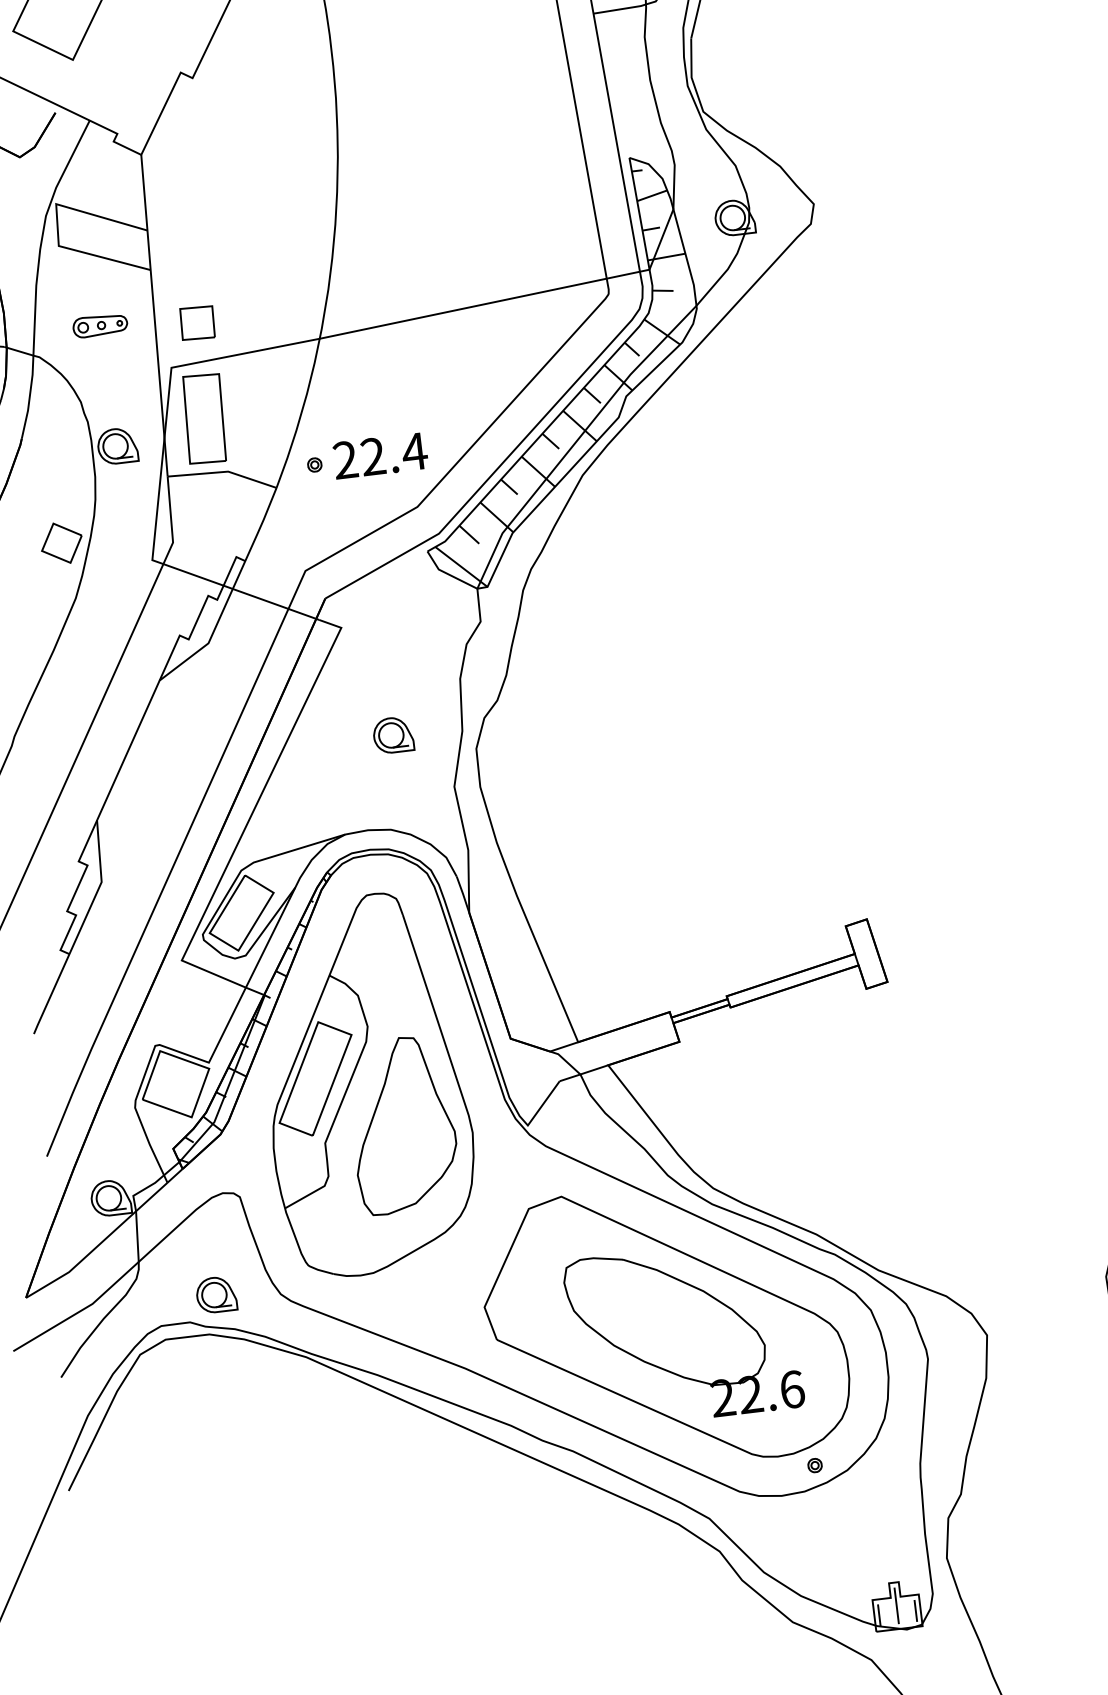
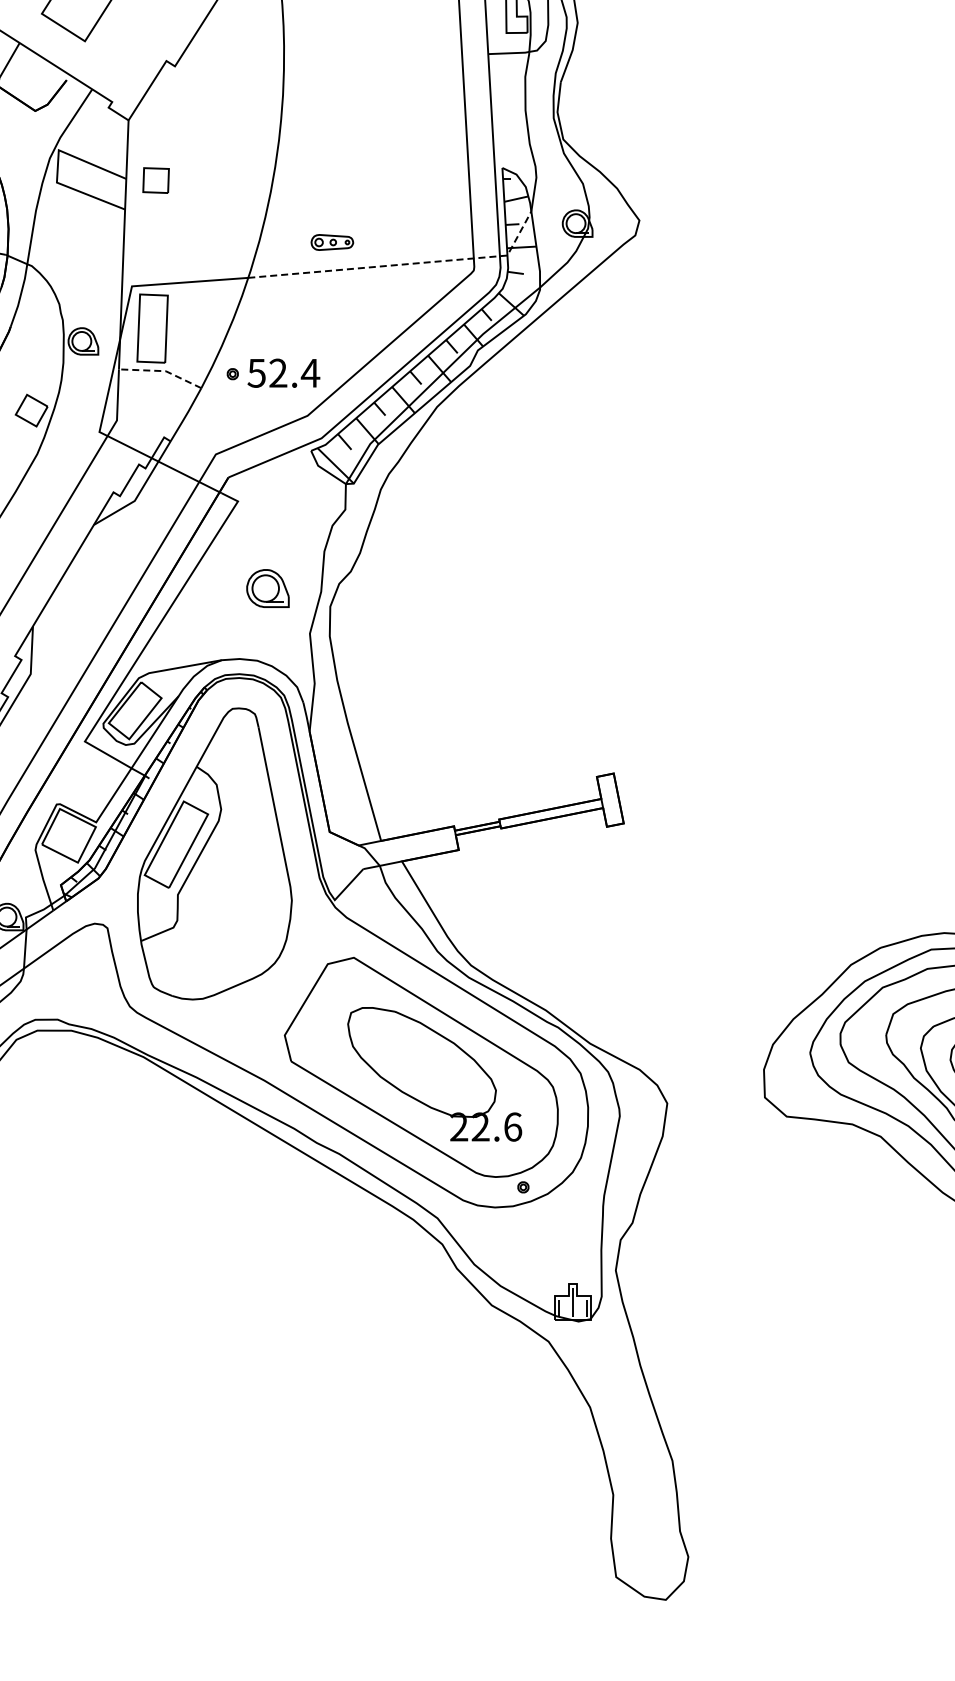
line: (518, 297) -> (404, 264), solid -> dashed
part: (196, 323) -> (155, 180), moved
part: (100, 325) -> (332, 242), moved
text: (345, 459) -> (256, 372), 22.4 -> 52.4
line: (223, 472) -> (162, 371), solid -> dashed
part: (392, 735) -> (267, 588), size x1.4
part: (403, 1124) -> (239, 887), removed
part: (216, 1294) -> (80, 1000), removed

